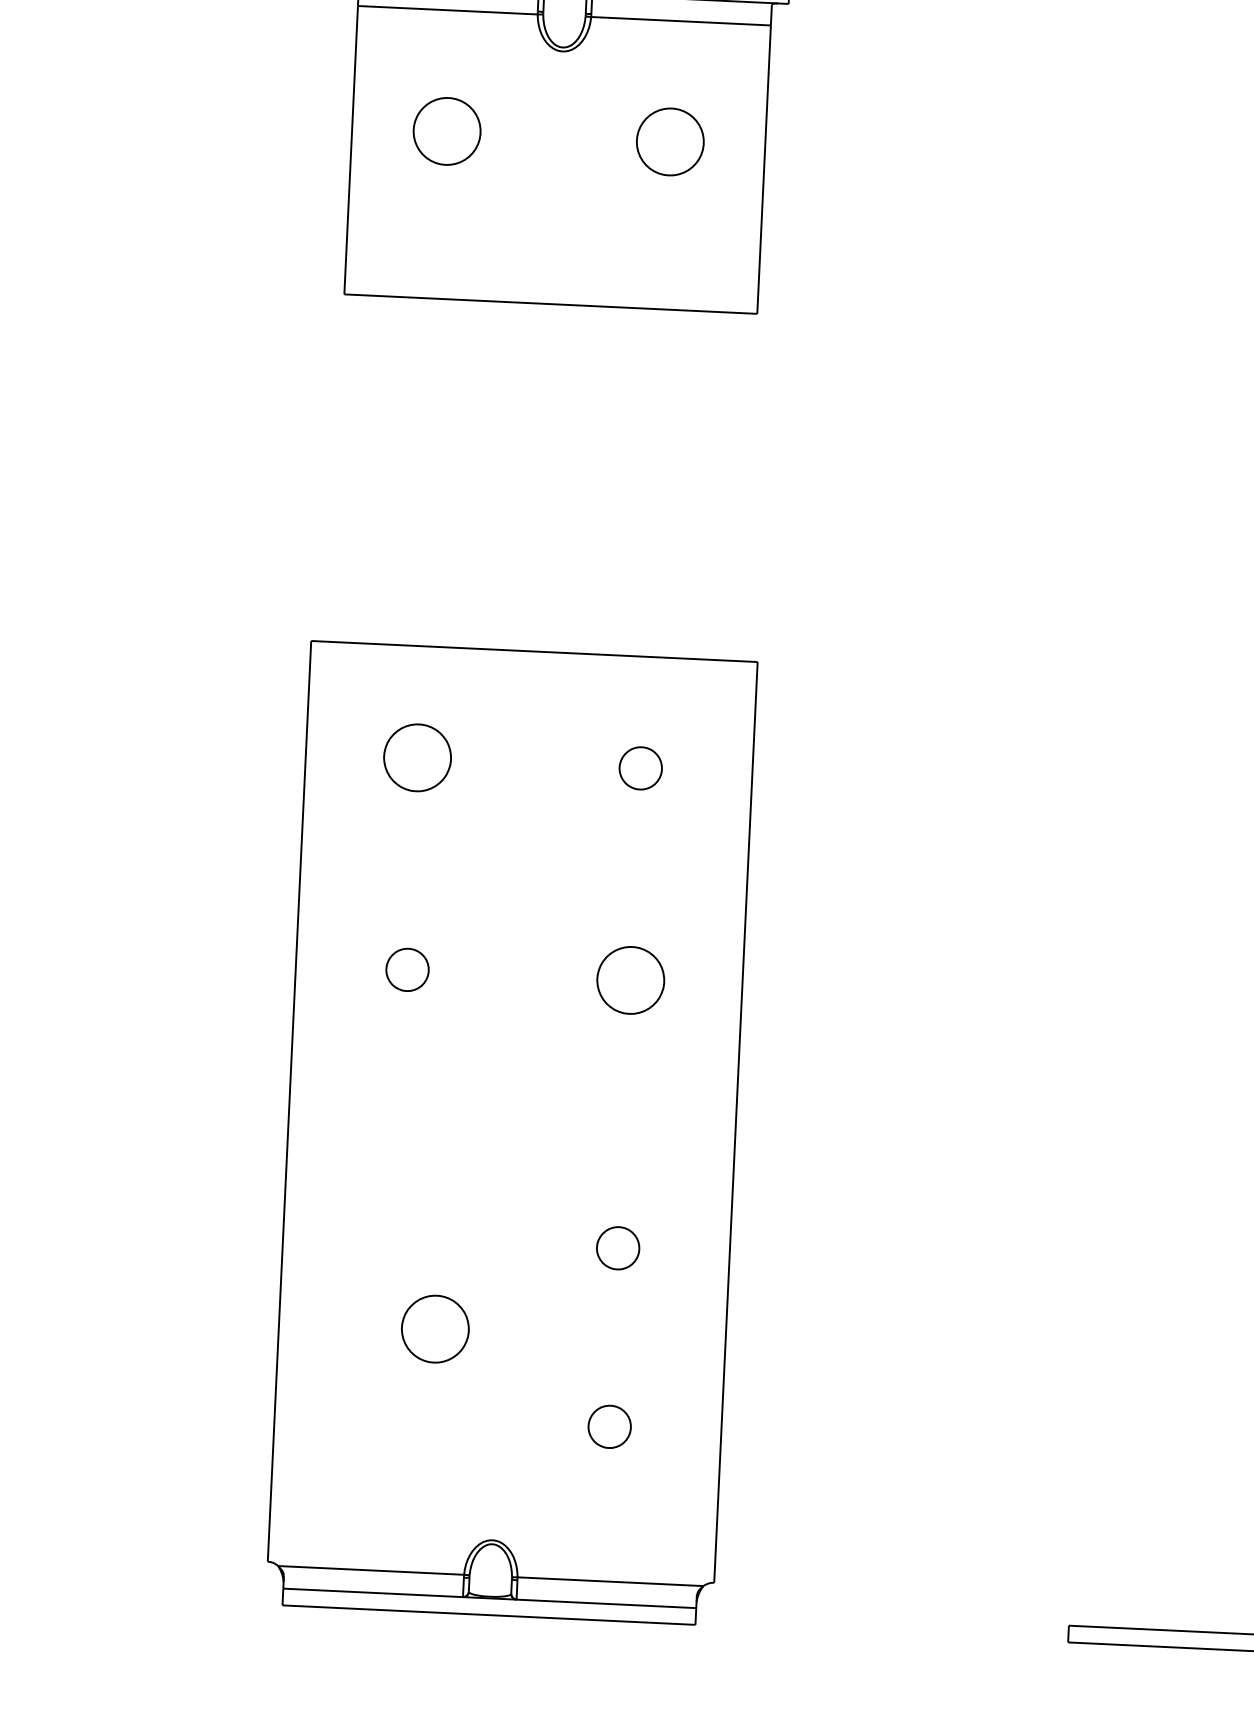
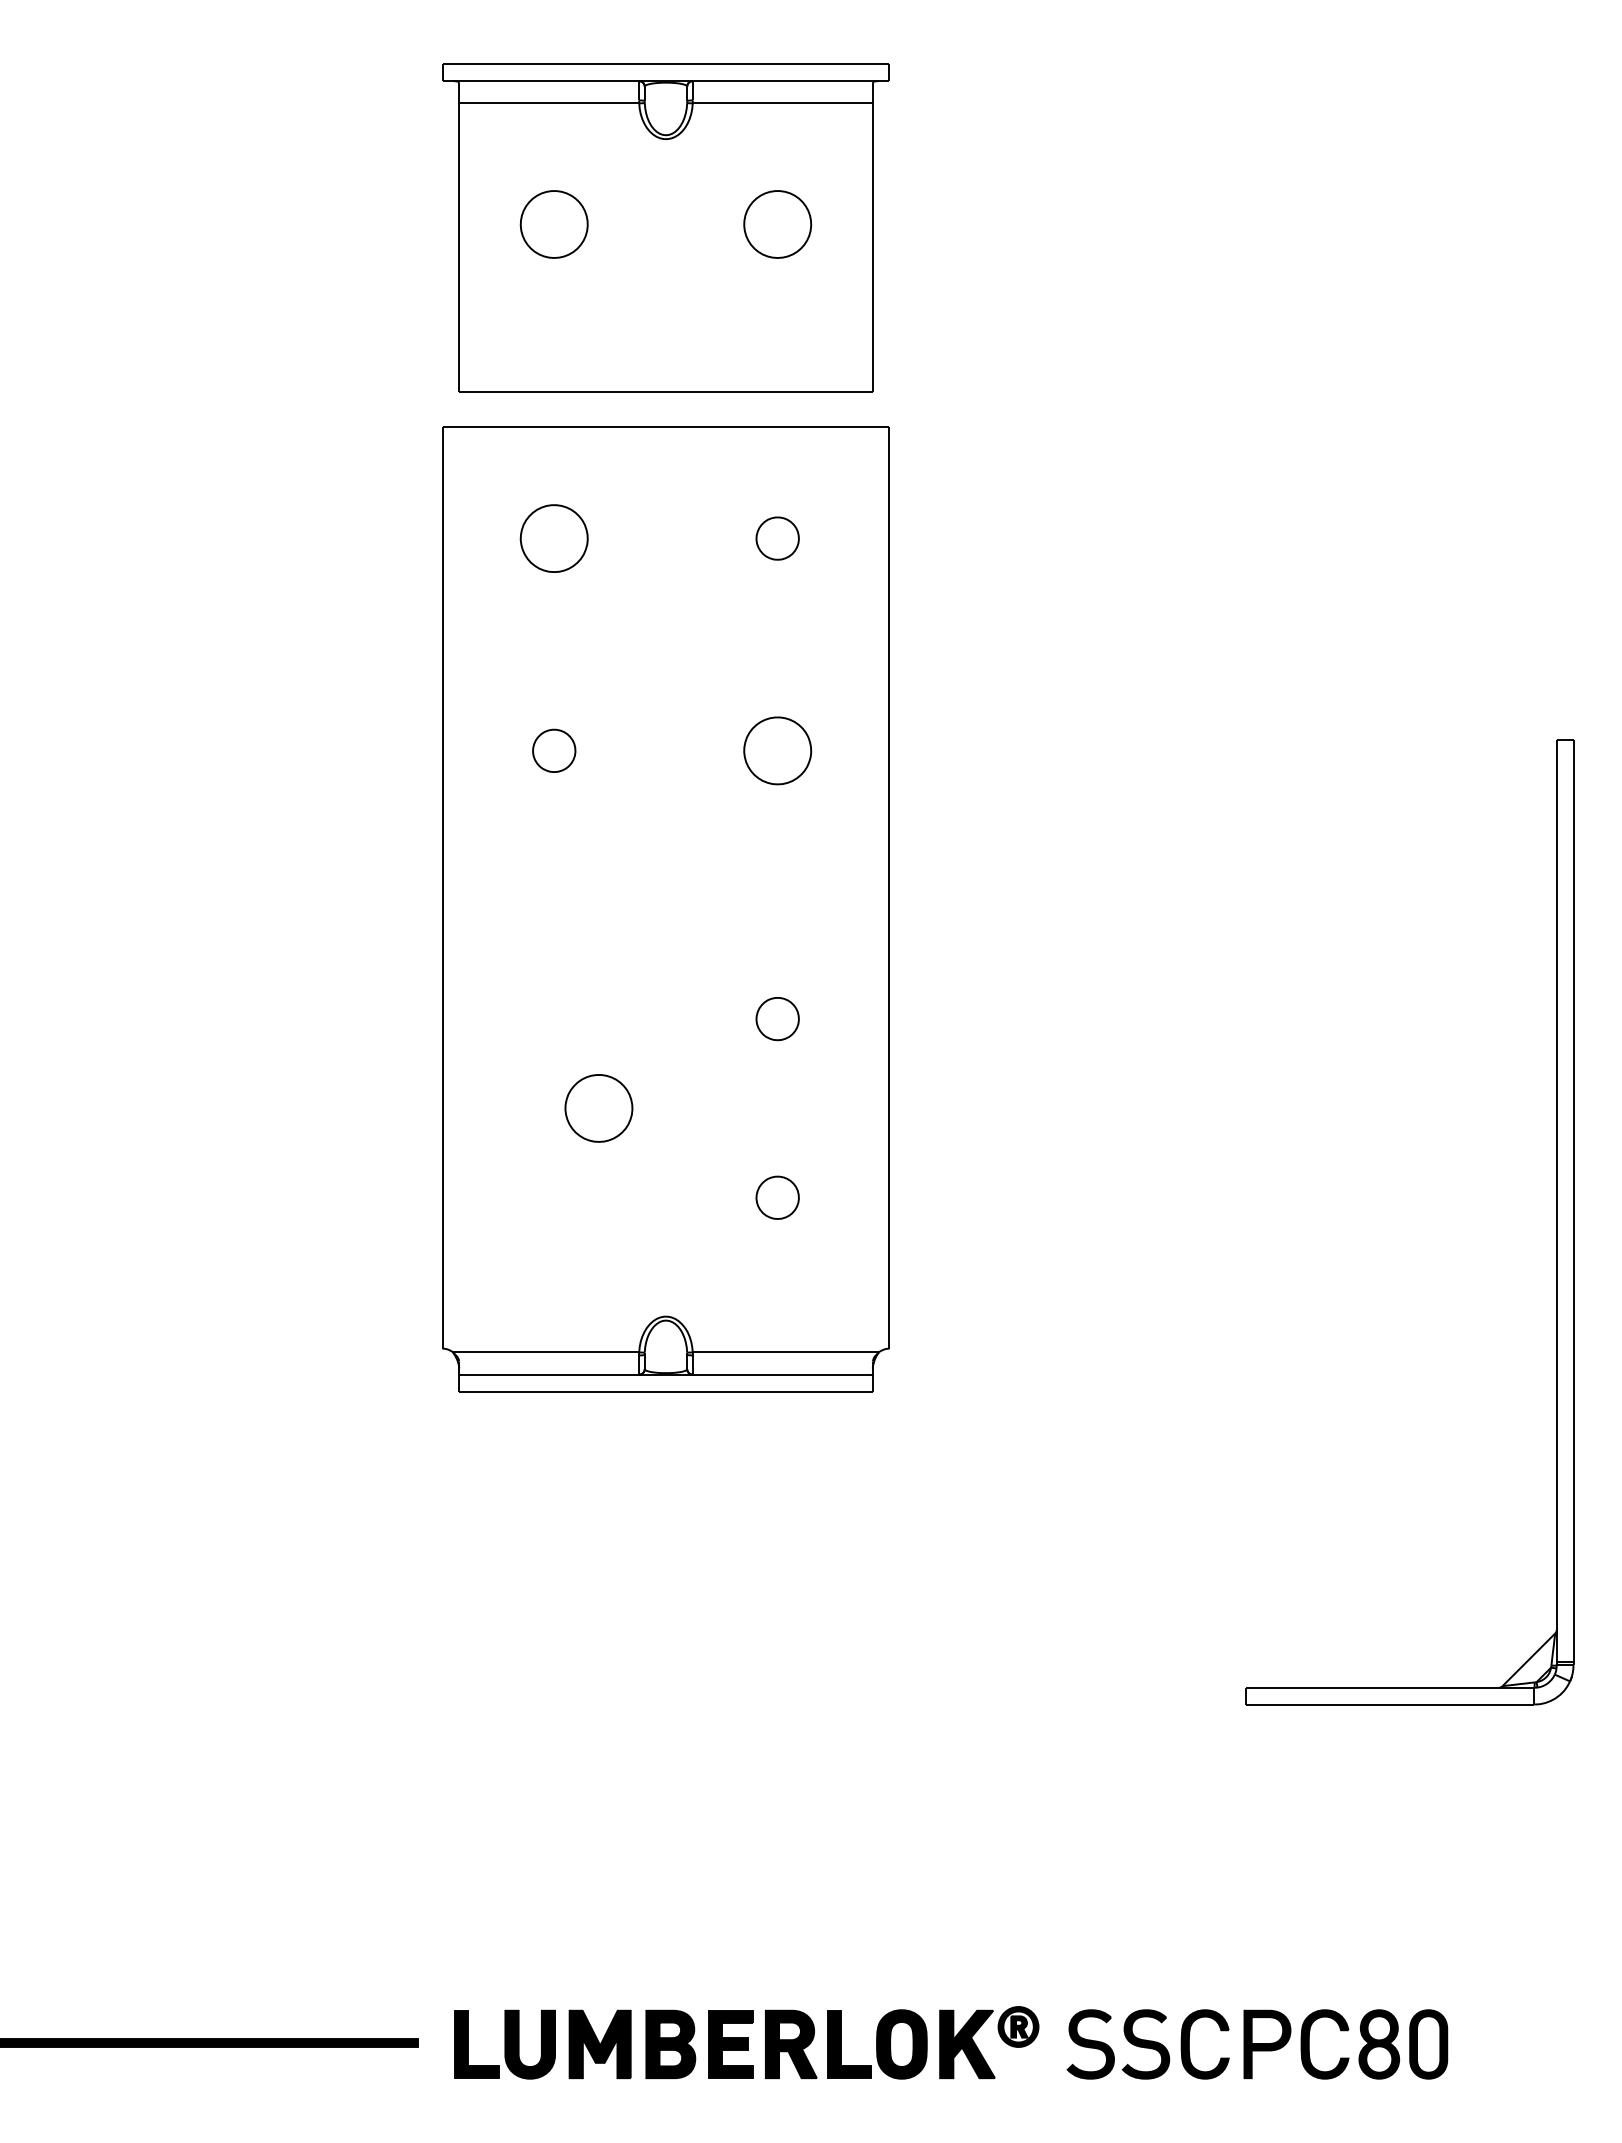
part: (511, 1133) -> (665, 909), moved

